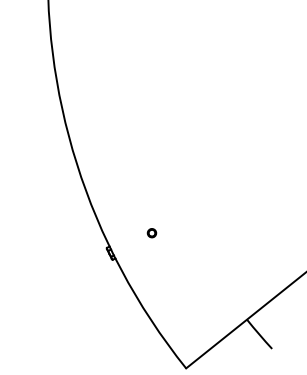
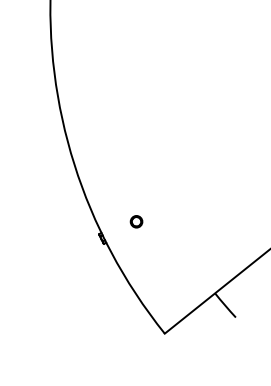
part: (151, 232) -> (136, 221), size x1.67

